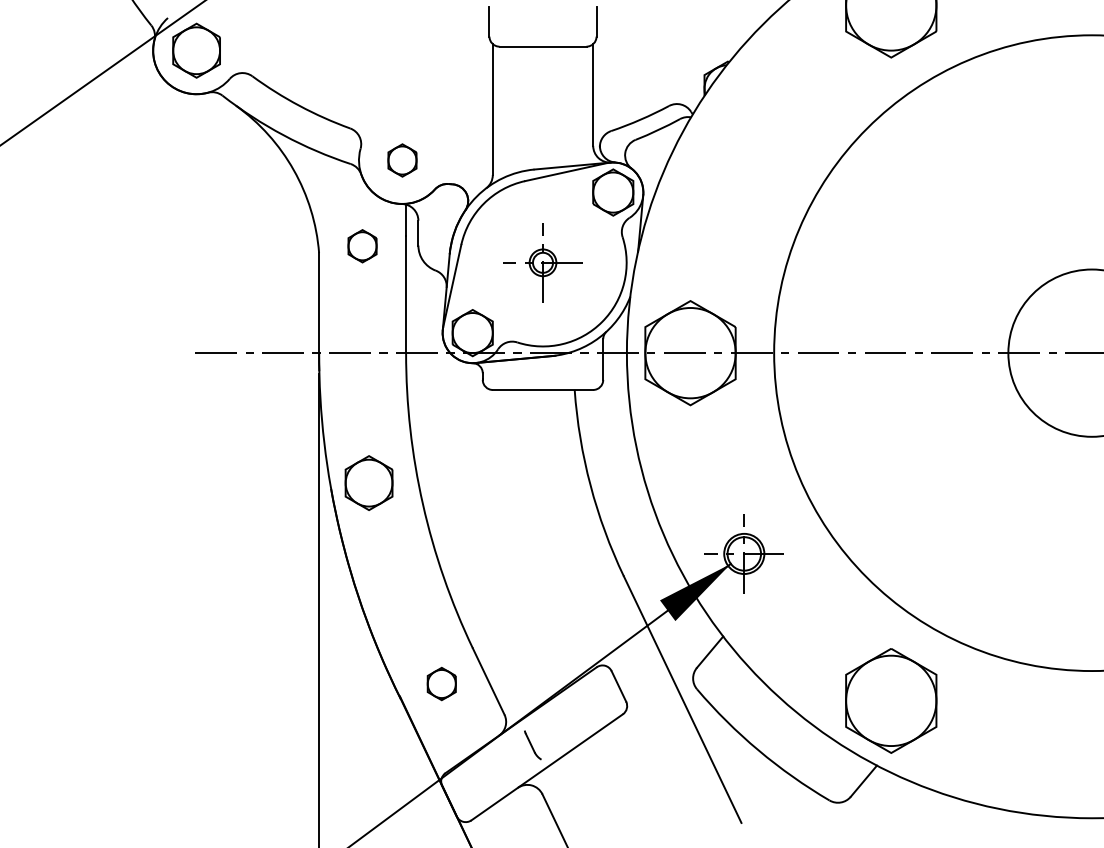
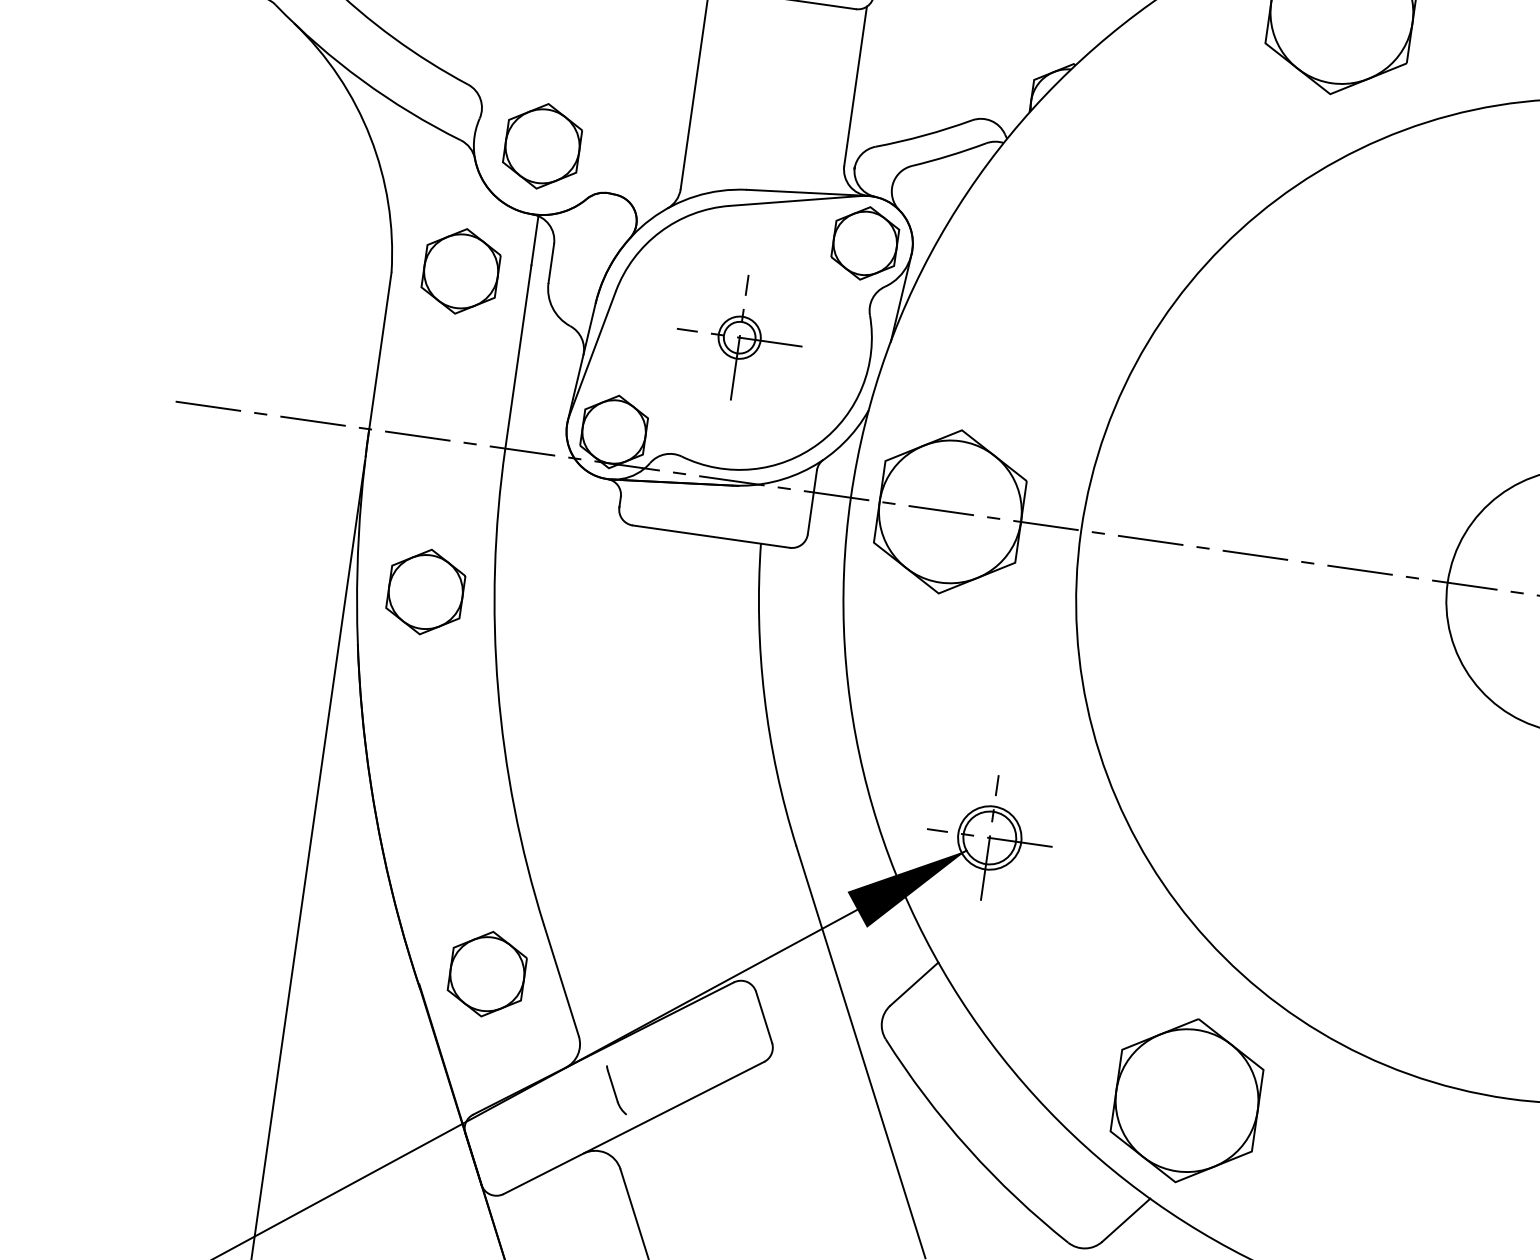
part: (402, 160) -> (542, 146), size x1.67
part: (362, 246) -> (460, 271), size x1.67
part: (368, 482) -> (425, 590), moved
part: (441, 683) -> (487, 973), size x1.67

